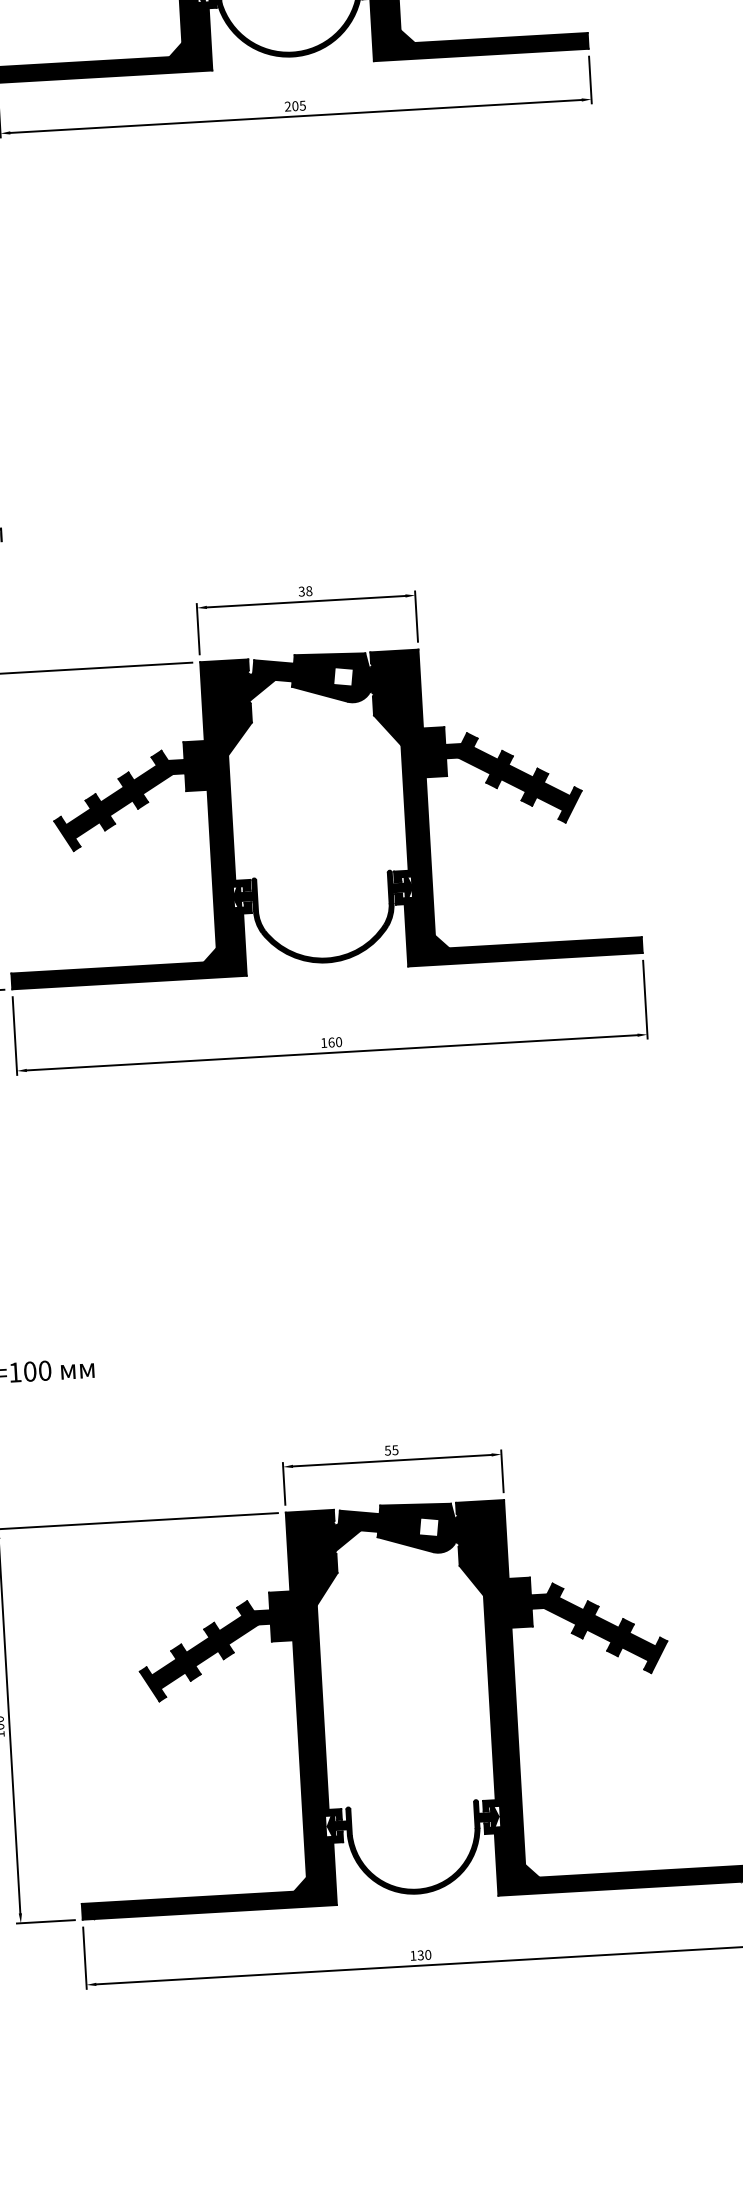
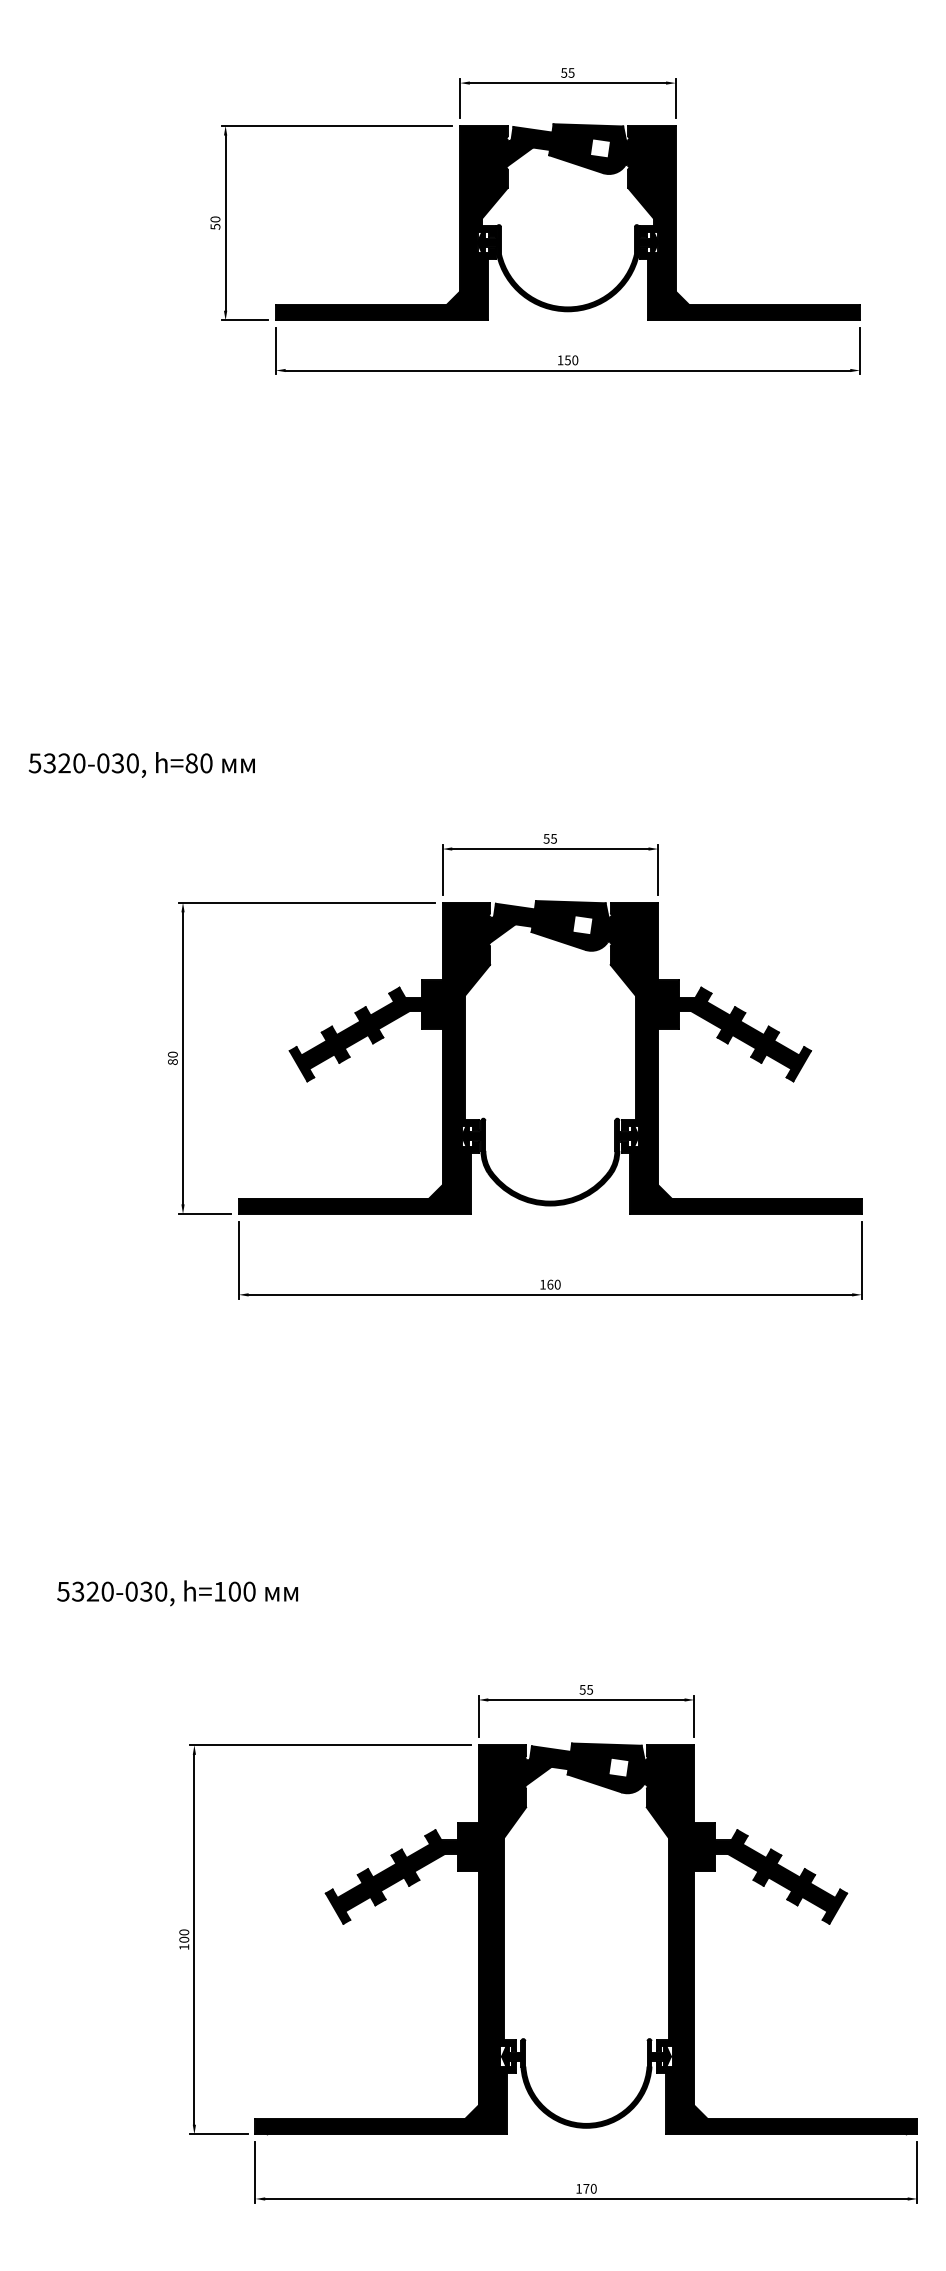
text: (294, 106) -> (567, 360), 205 -> 150
text: (305, 591) -> (550, 838), 38 -> 55
text: (420, 1955) -> (586, 2188), 130 -> 170

